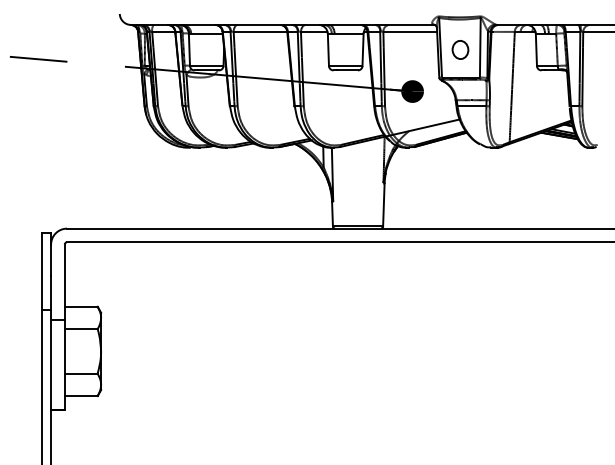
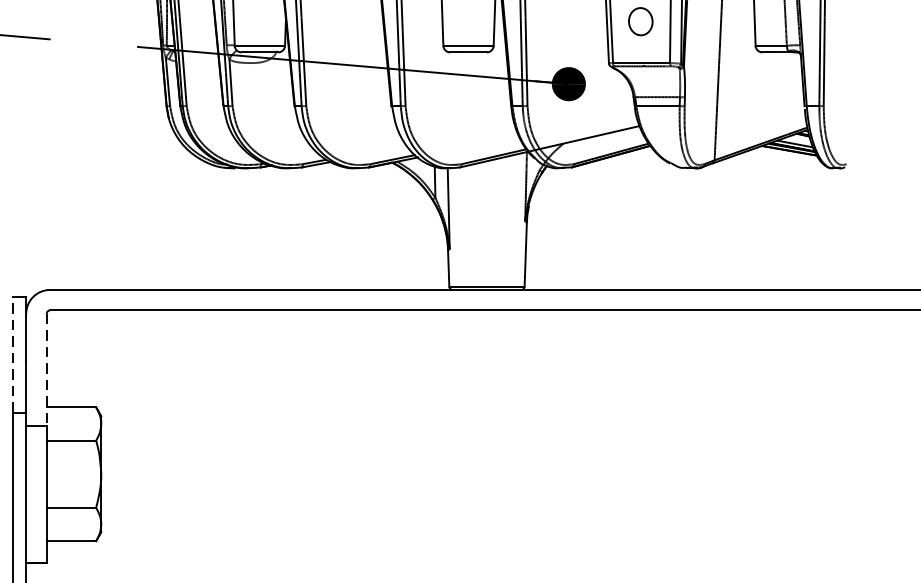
line: (42, 271) -> (13, 354), solid -> dashed
line: (64, 282) -> (46, 370), solid -> dashed

